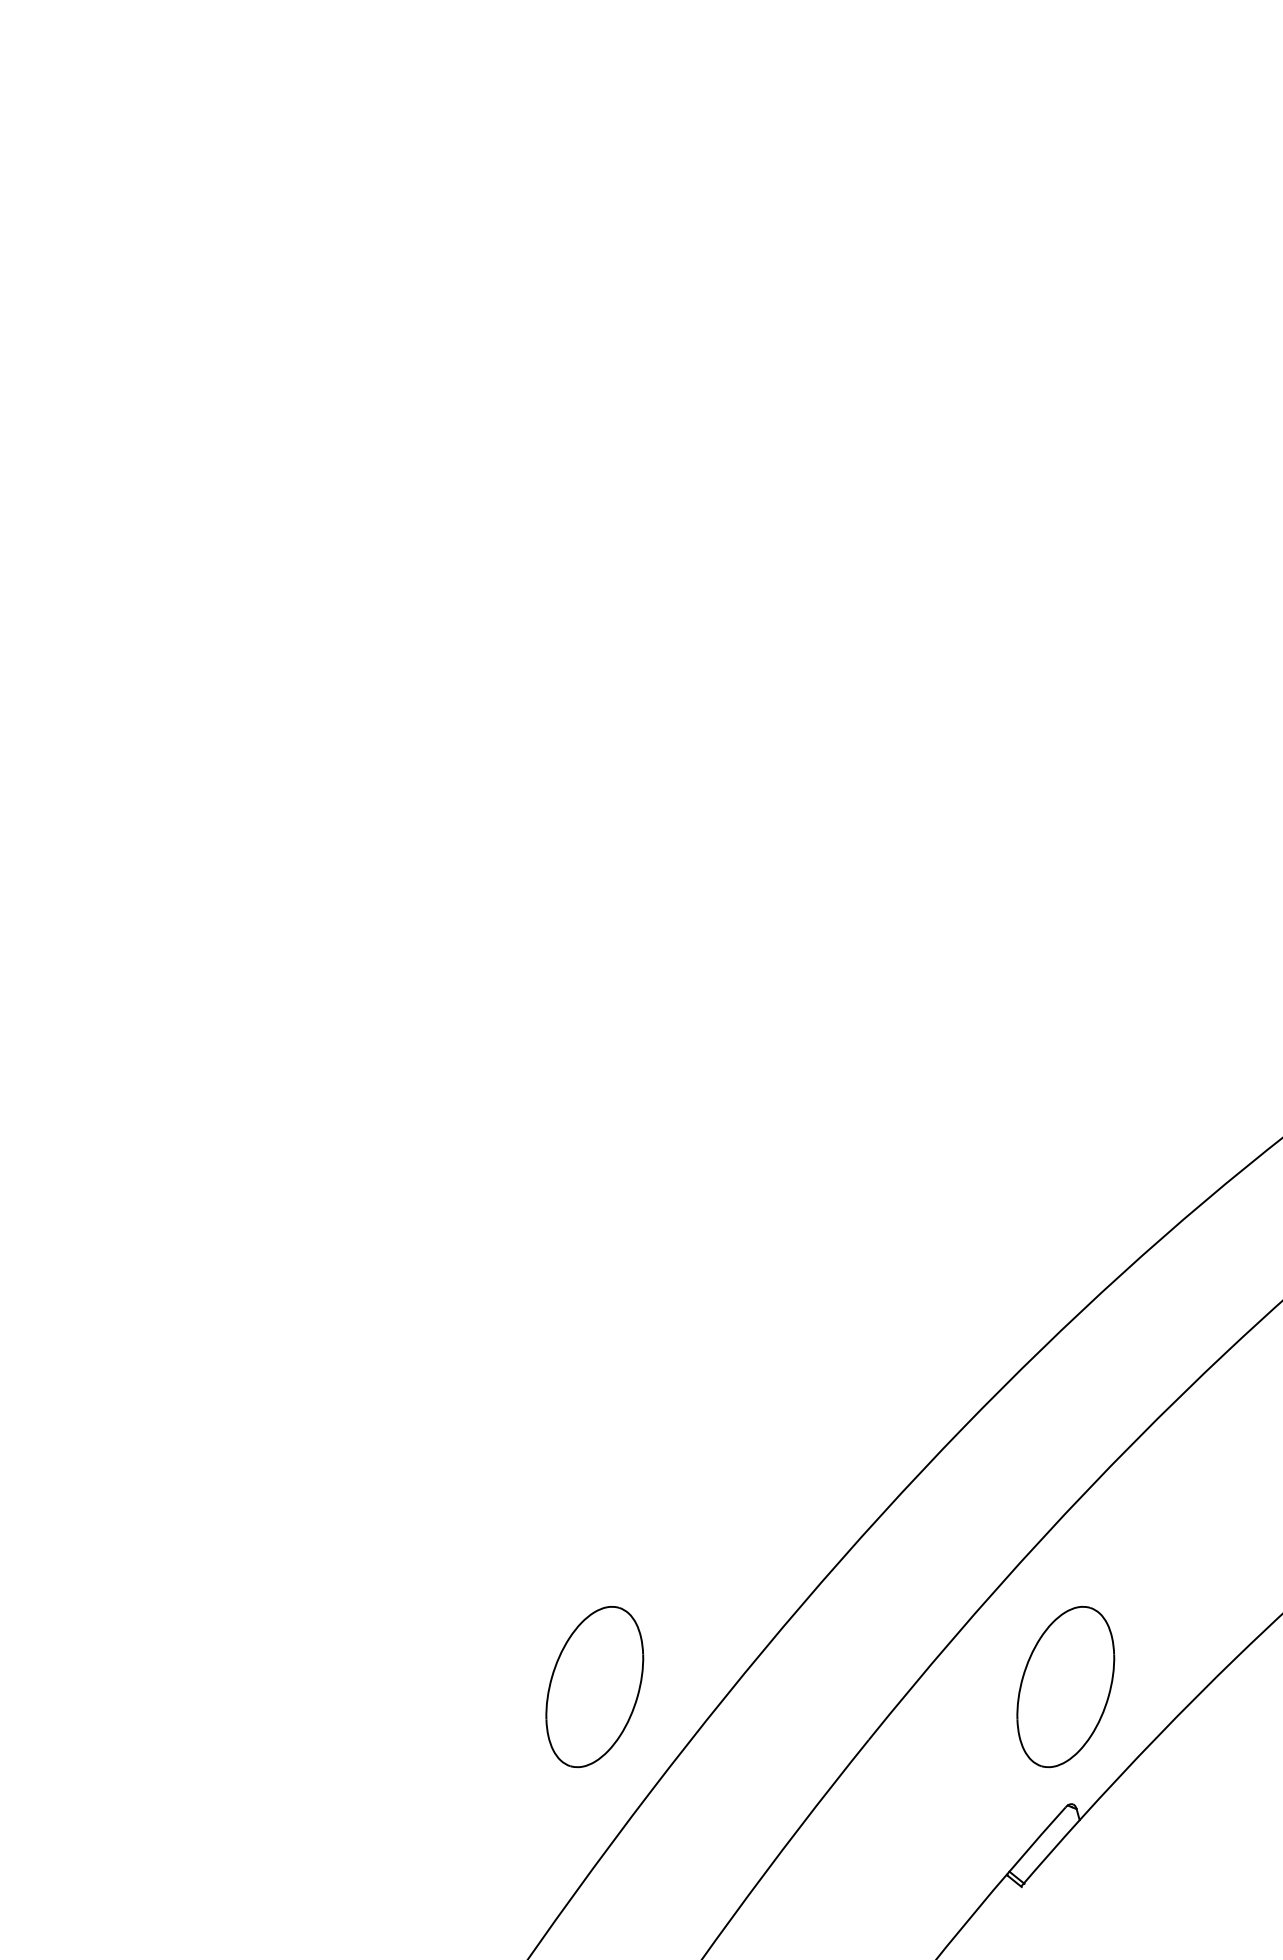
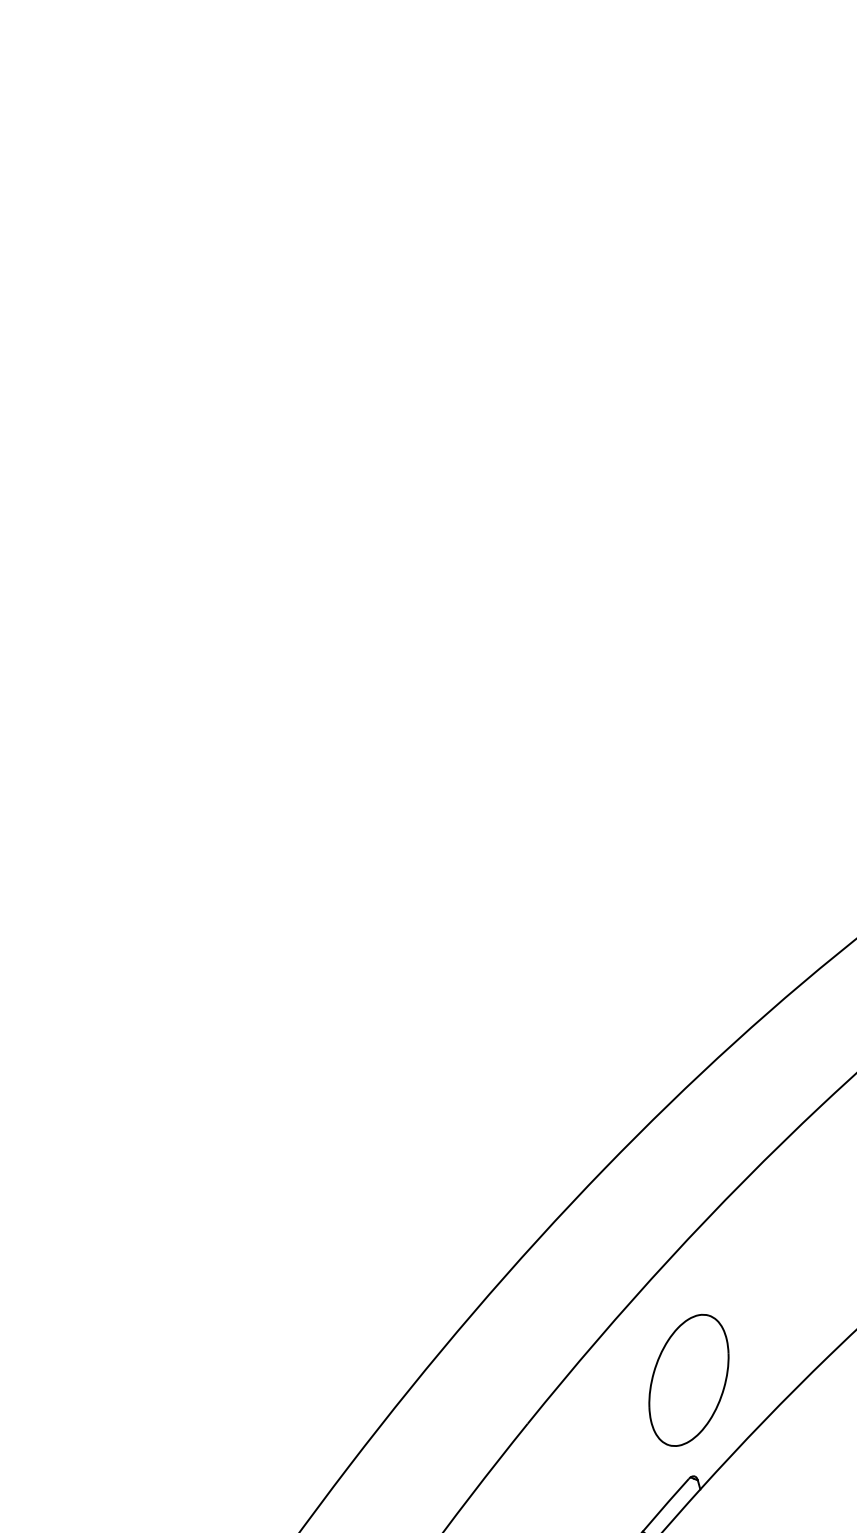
part: (594, 1687) -> (303, 1380), removed

